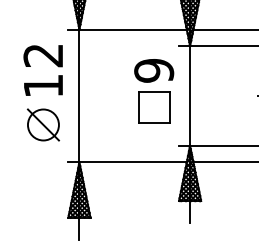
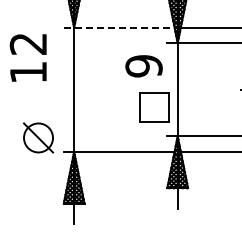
line: (127, 29) -> (119, 27), solid -> dashed
text: (42, 69) -> (27, 57), moved
part: (154, 107) -> (154, 107), moved
part: (43, 124) -> (38, 137), moved

